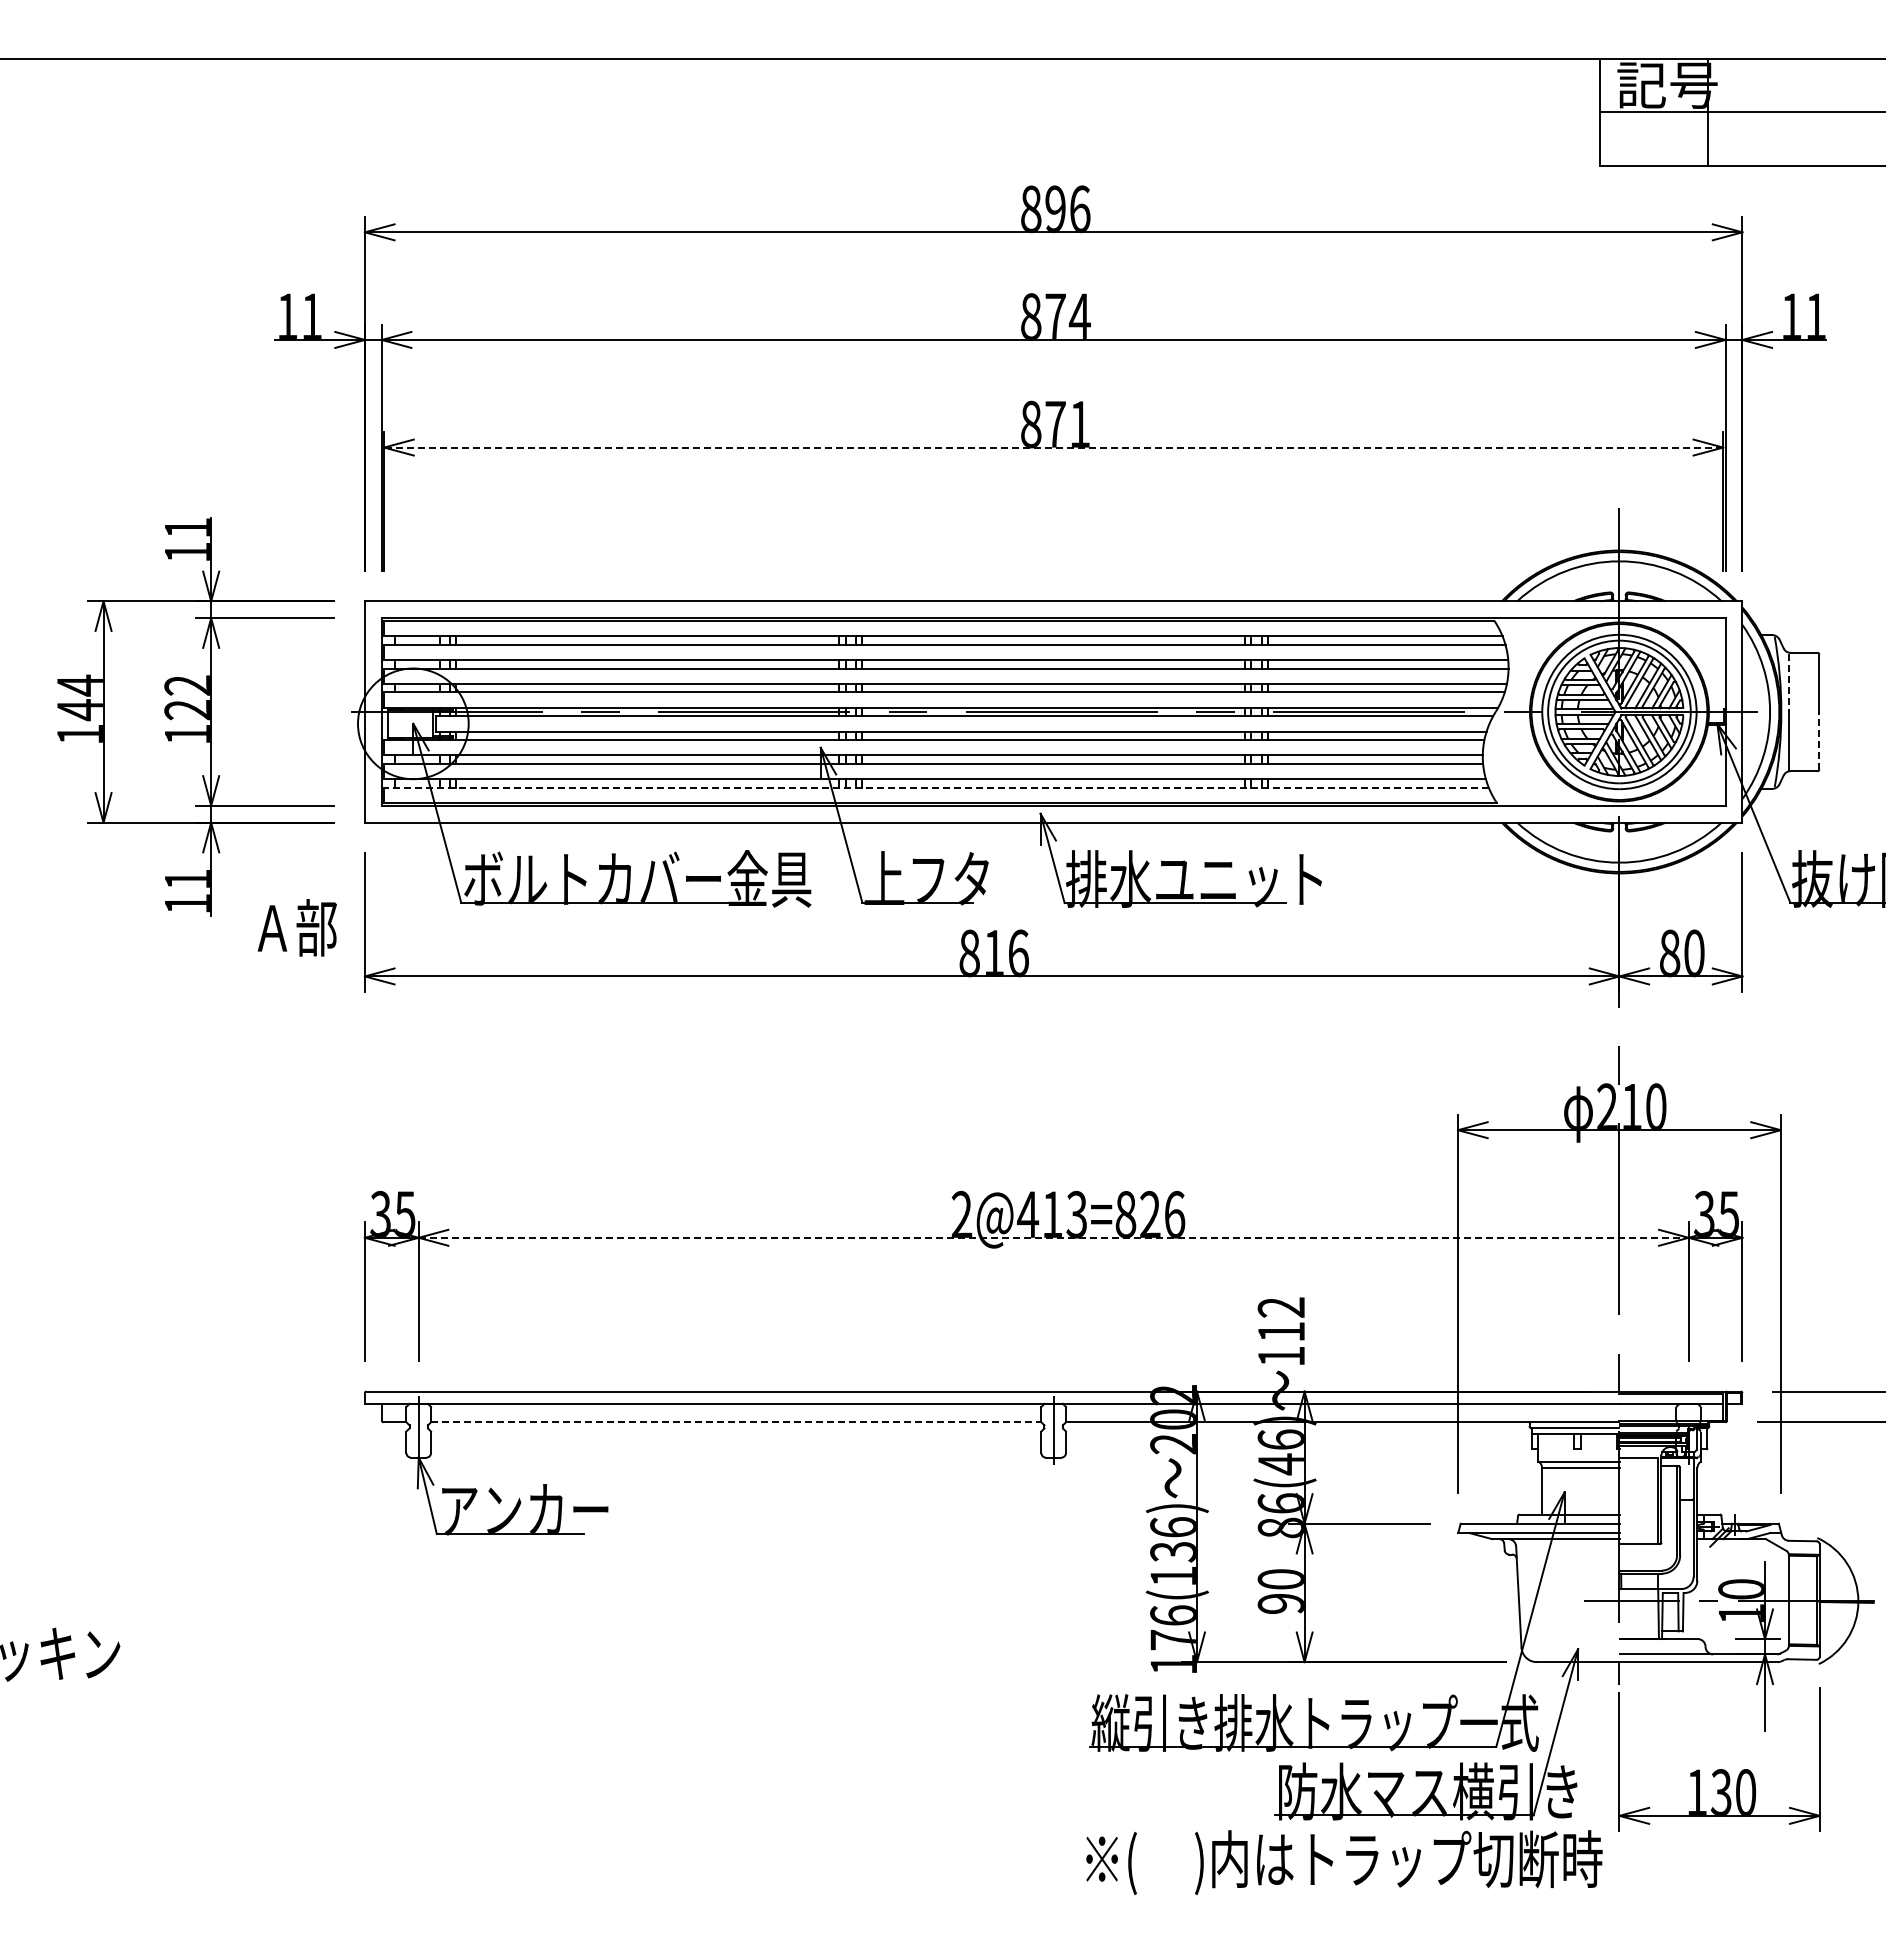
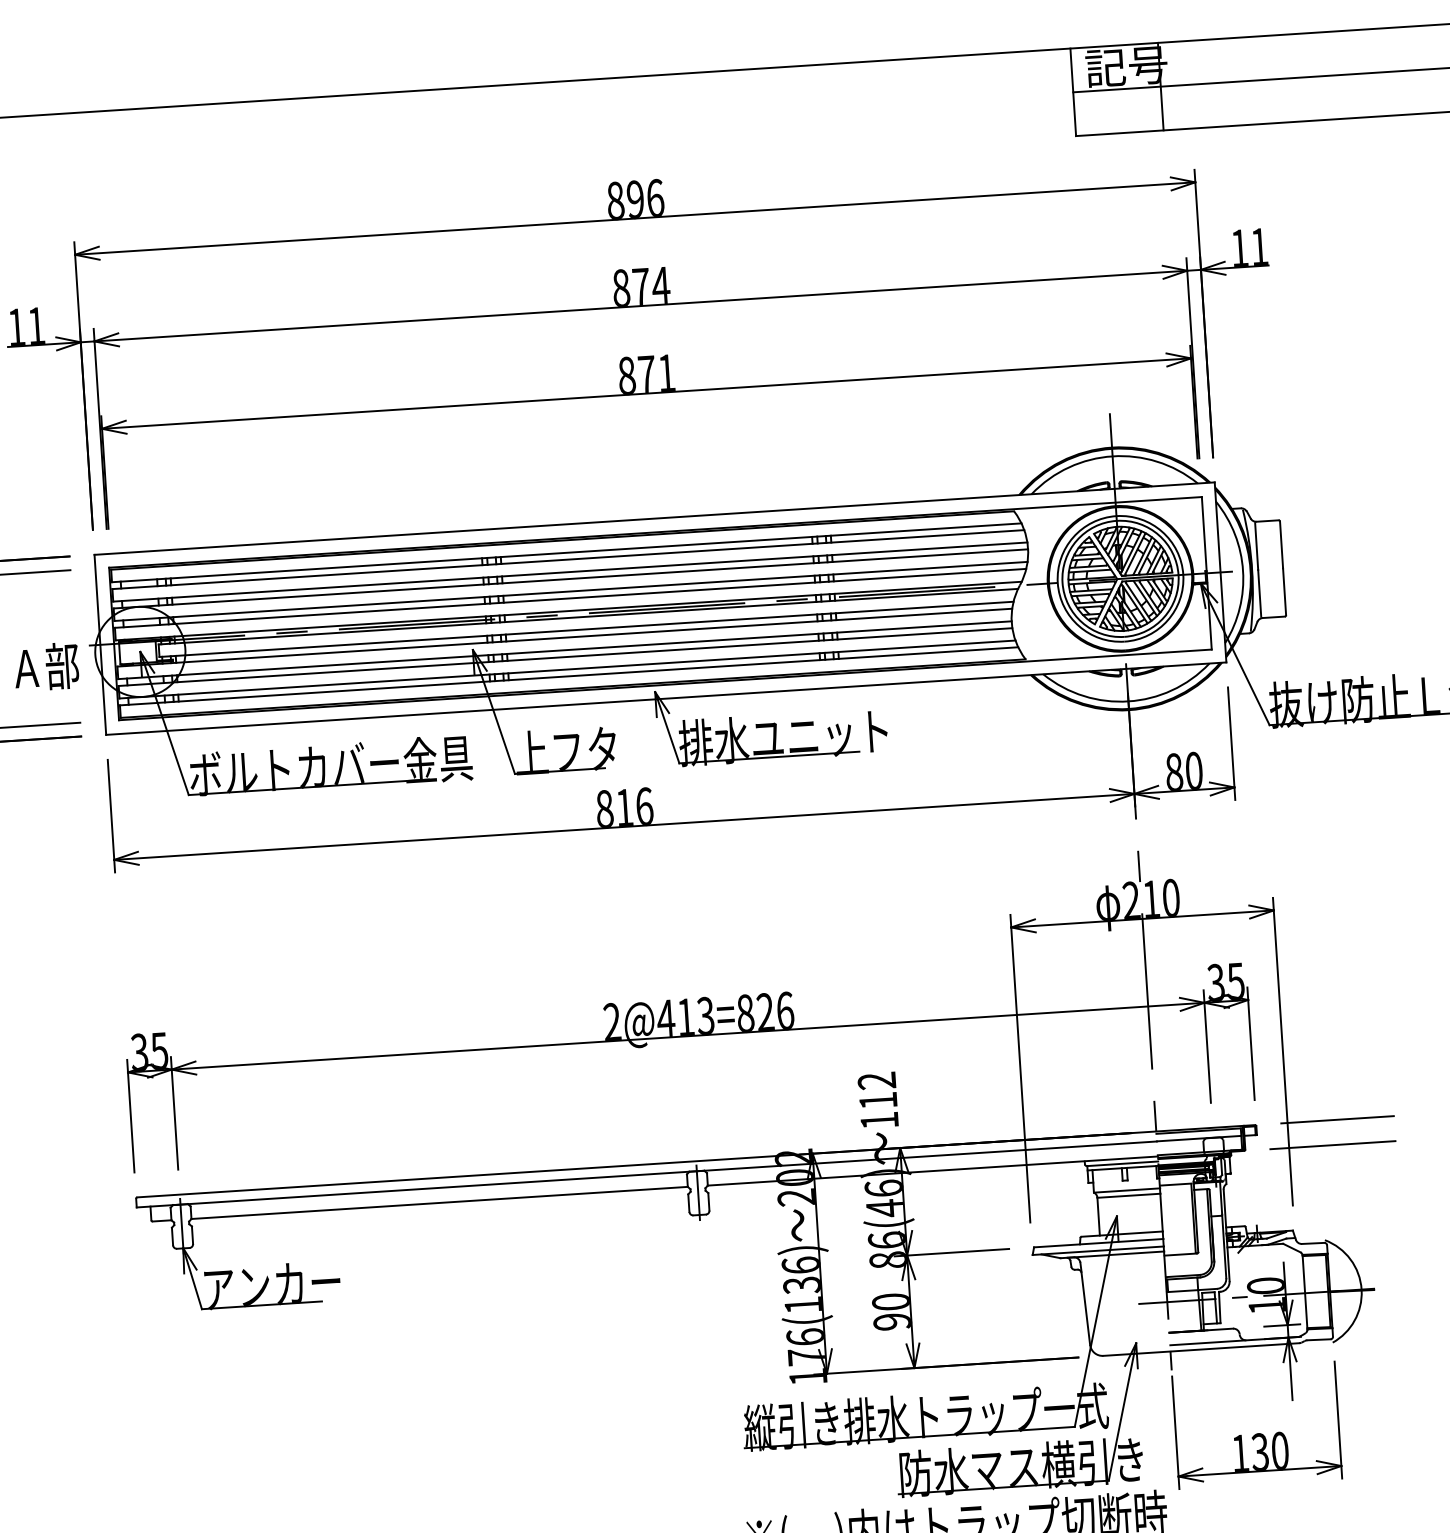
line: (1053, 447) -> (646, 393), dashed -> solid
line: (1788, 683) -> (1256, 546), dashed -> solid
line: (1819, 740) -> (1284, 591), dashed -> solid
line: (935, 787) -> (568, 676), dashed -> solid
text: (296, 927) -> (45, 666), moved
line: (1053, 1237) -> (687, 1035), dashed -> solid
line: (736, 1422) -> (439, 1203), dashed -> solid

